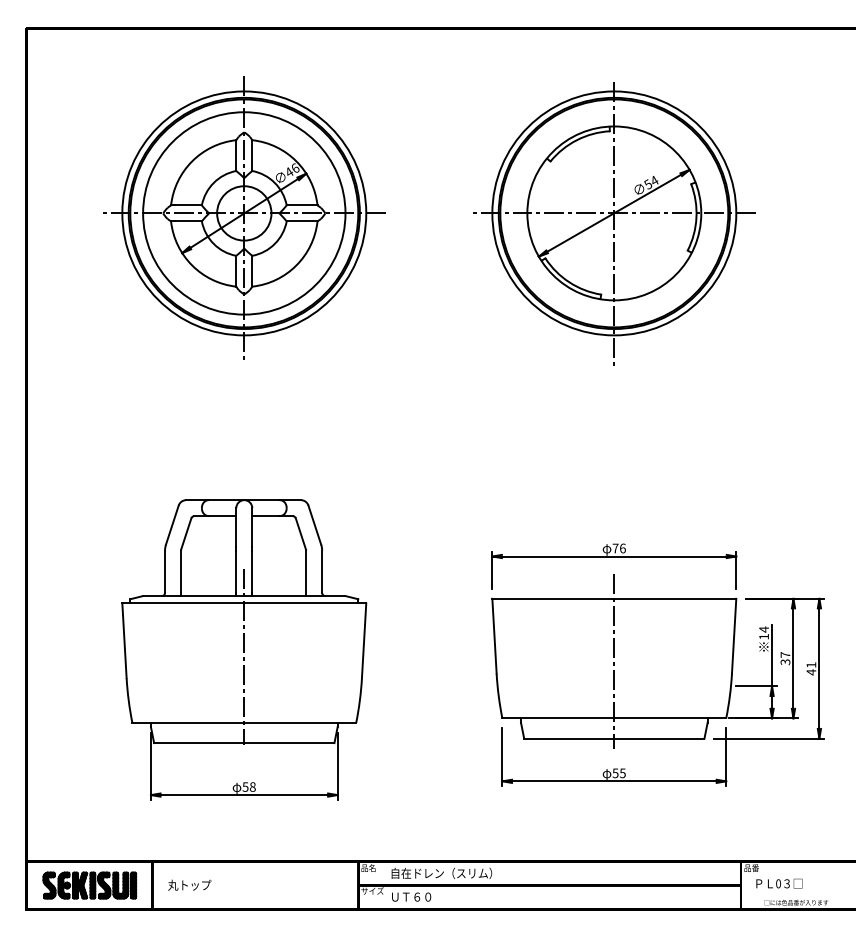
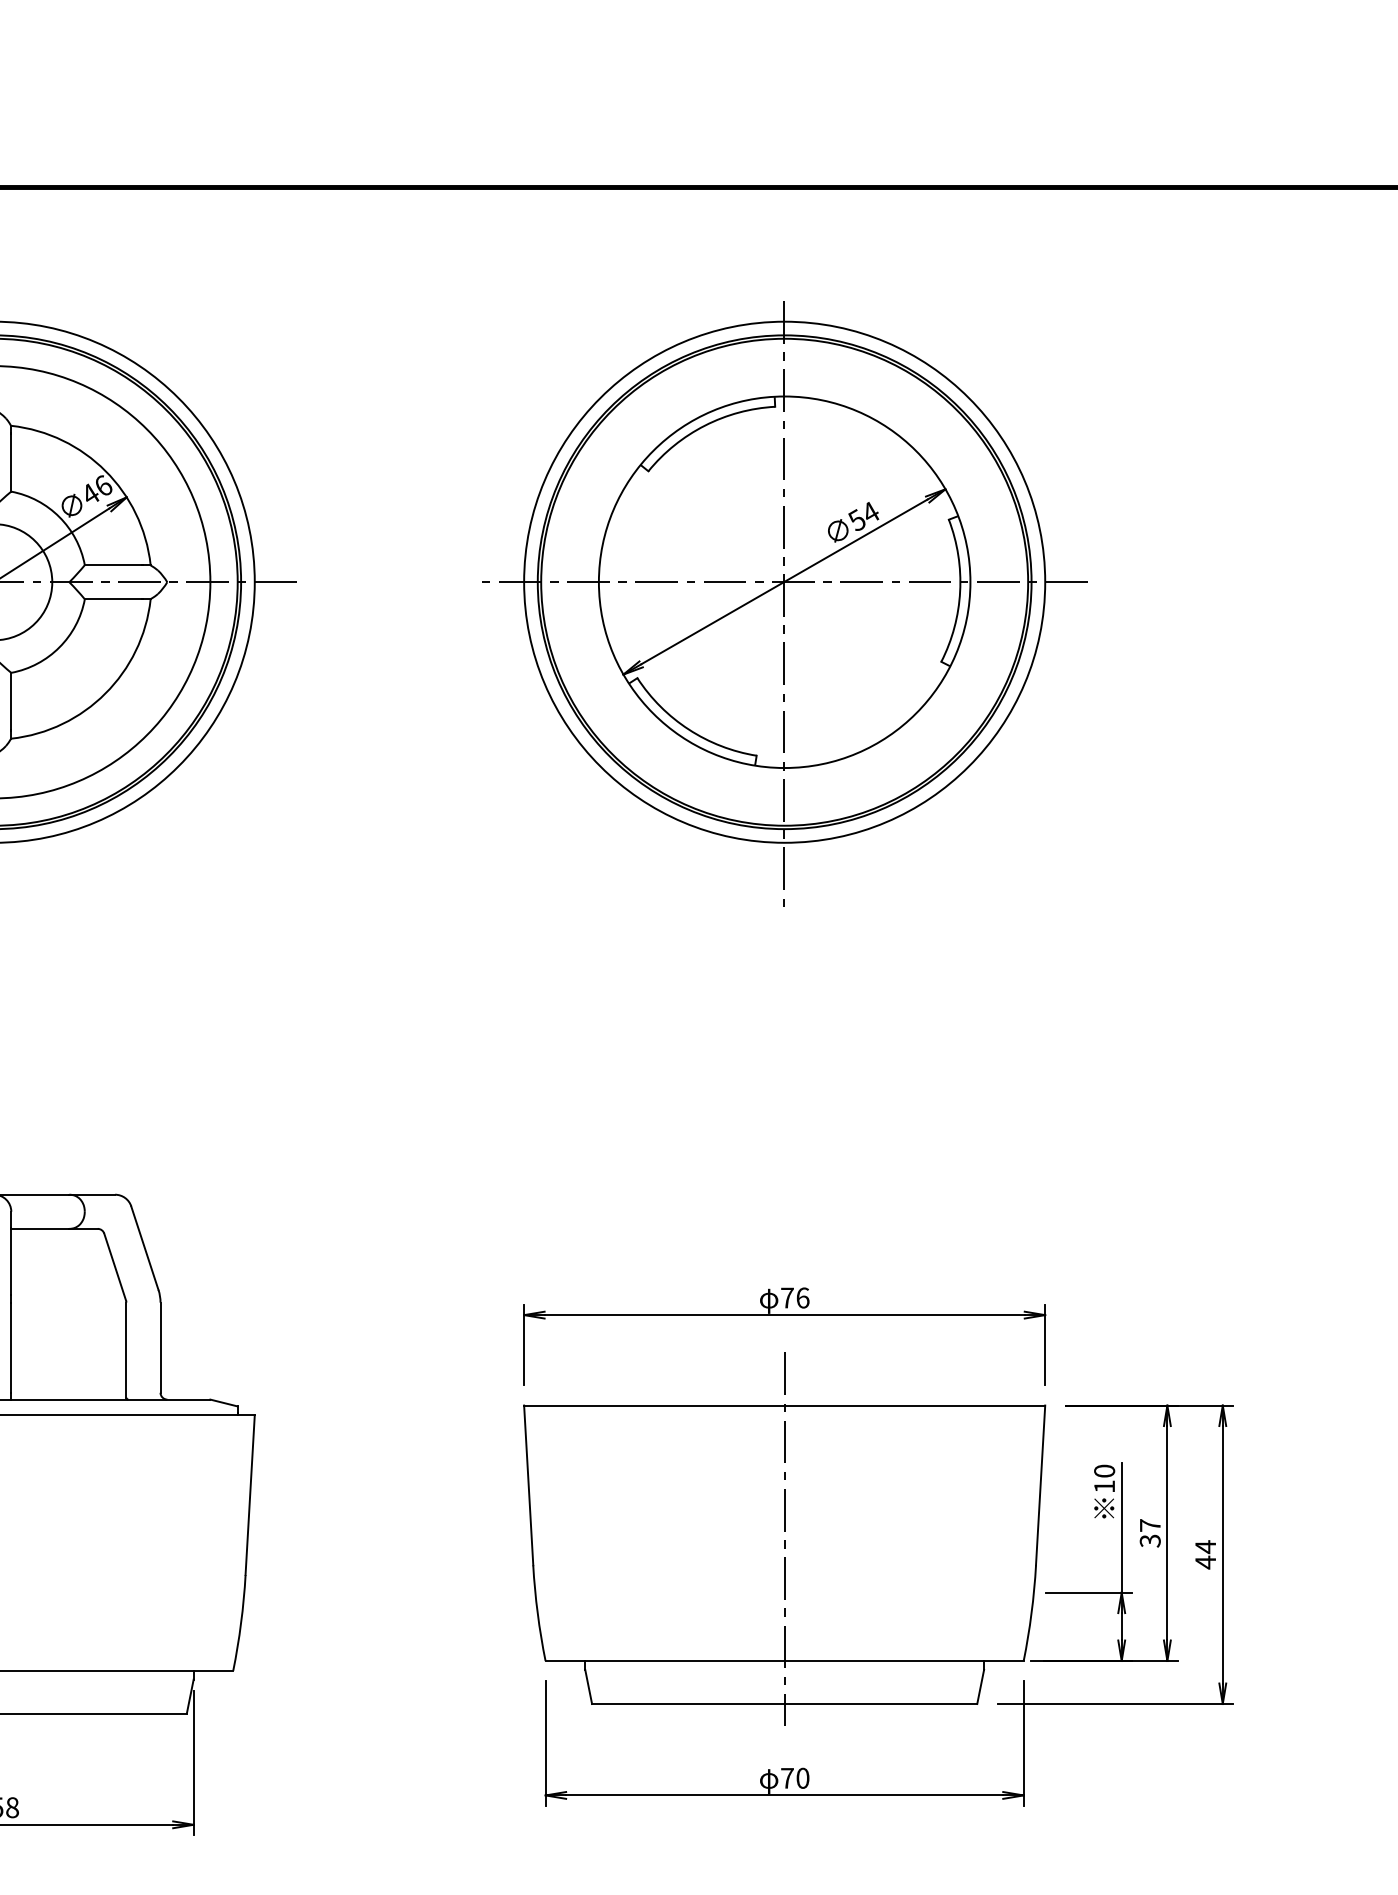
text: (763, 629) -> (1103, 1471), 14 -> 10
text: (811, 664) -> (1205, 1545), 41 -> 44
text: (618, 773) -> (793, 1778), 55 -> 70

